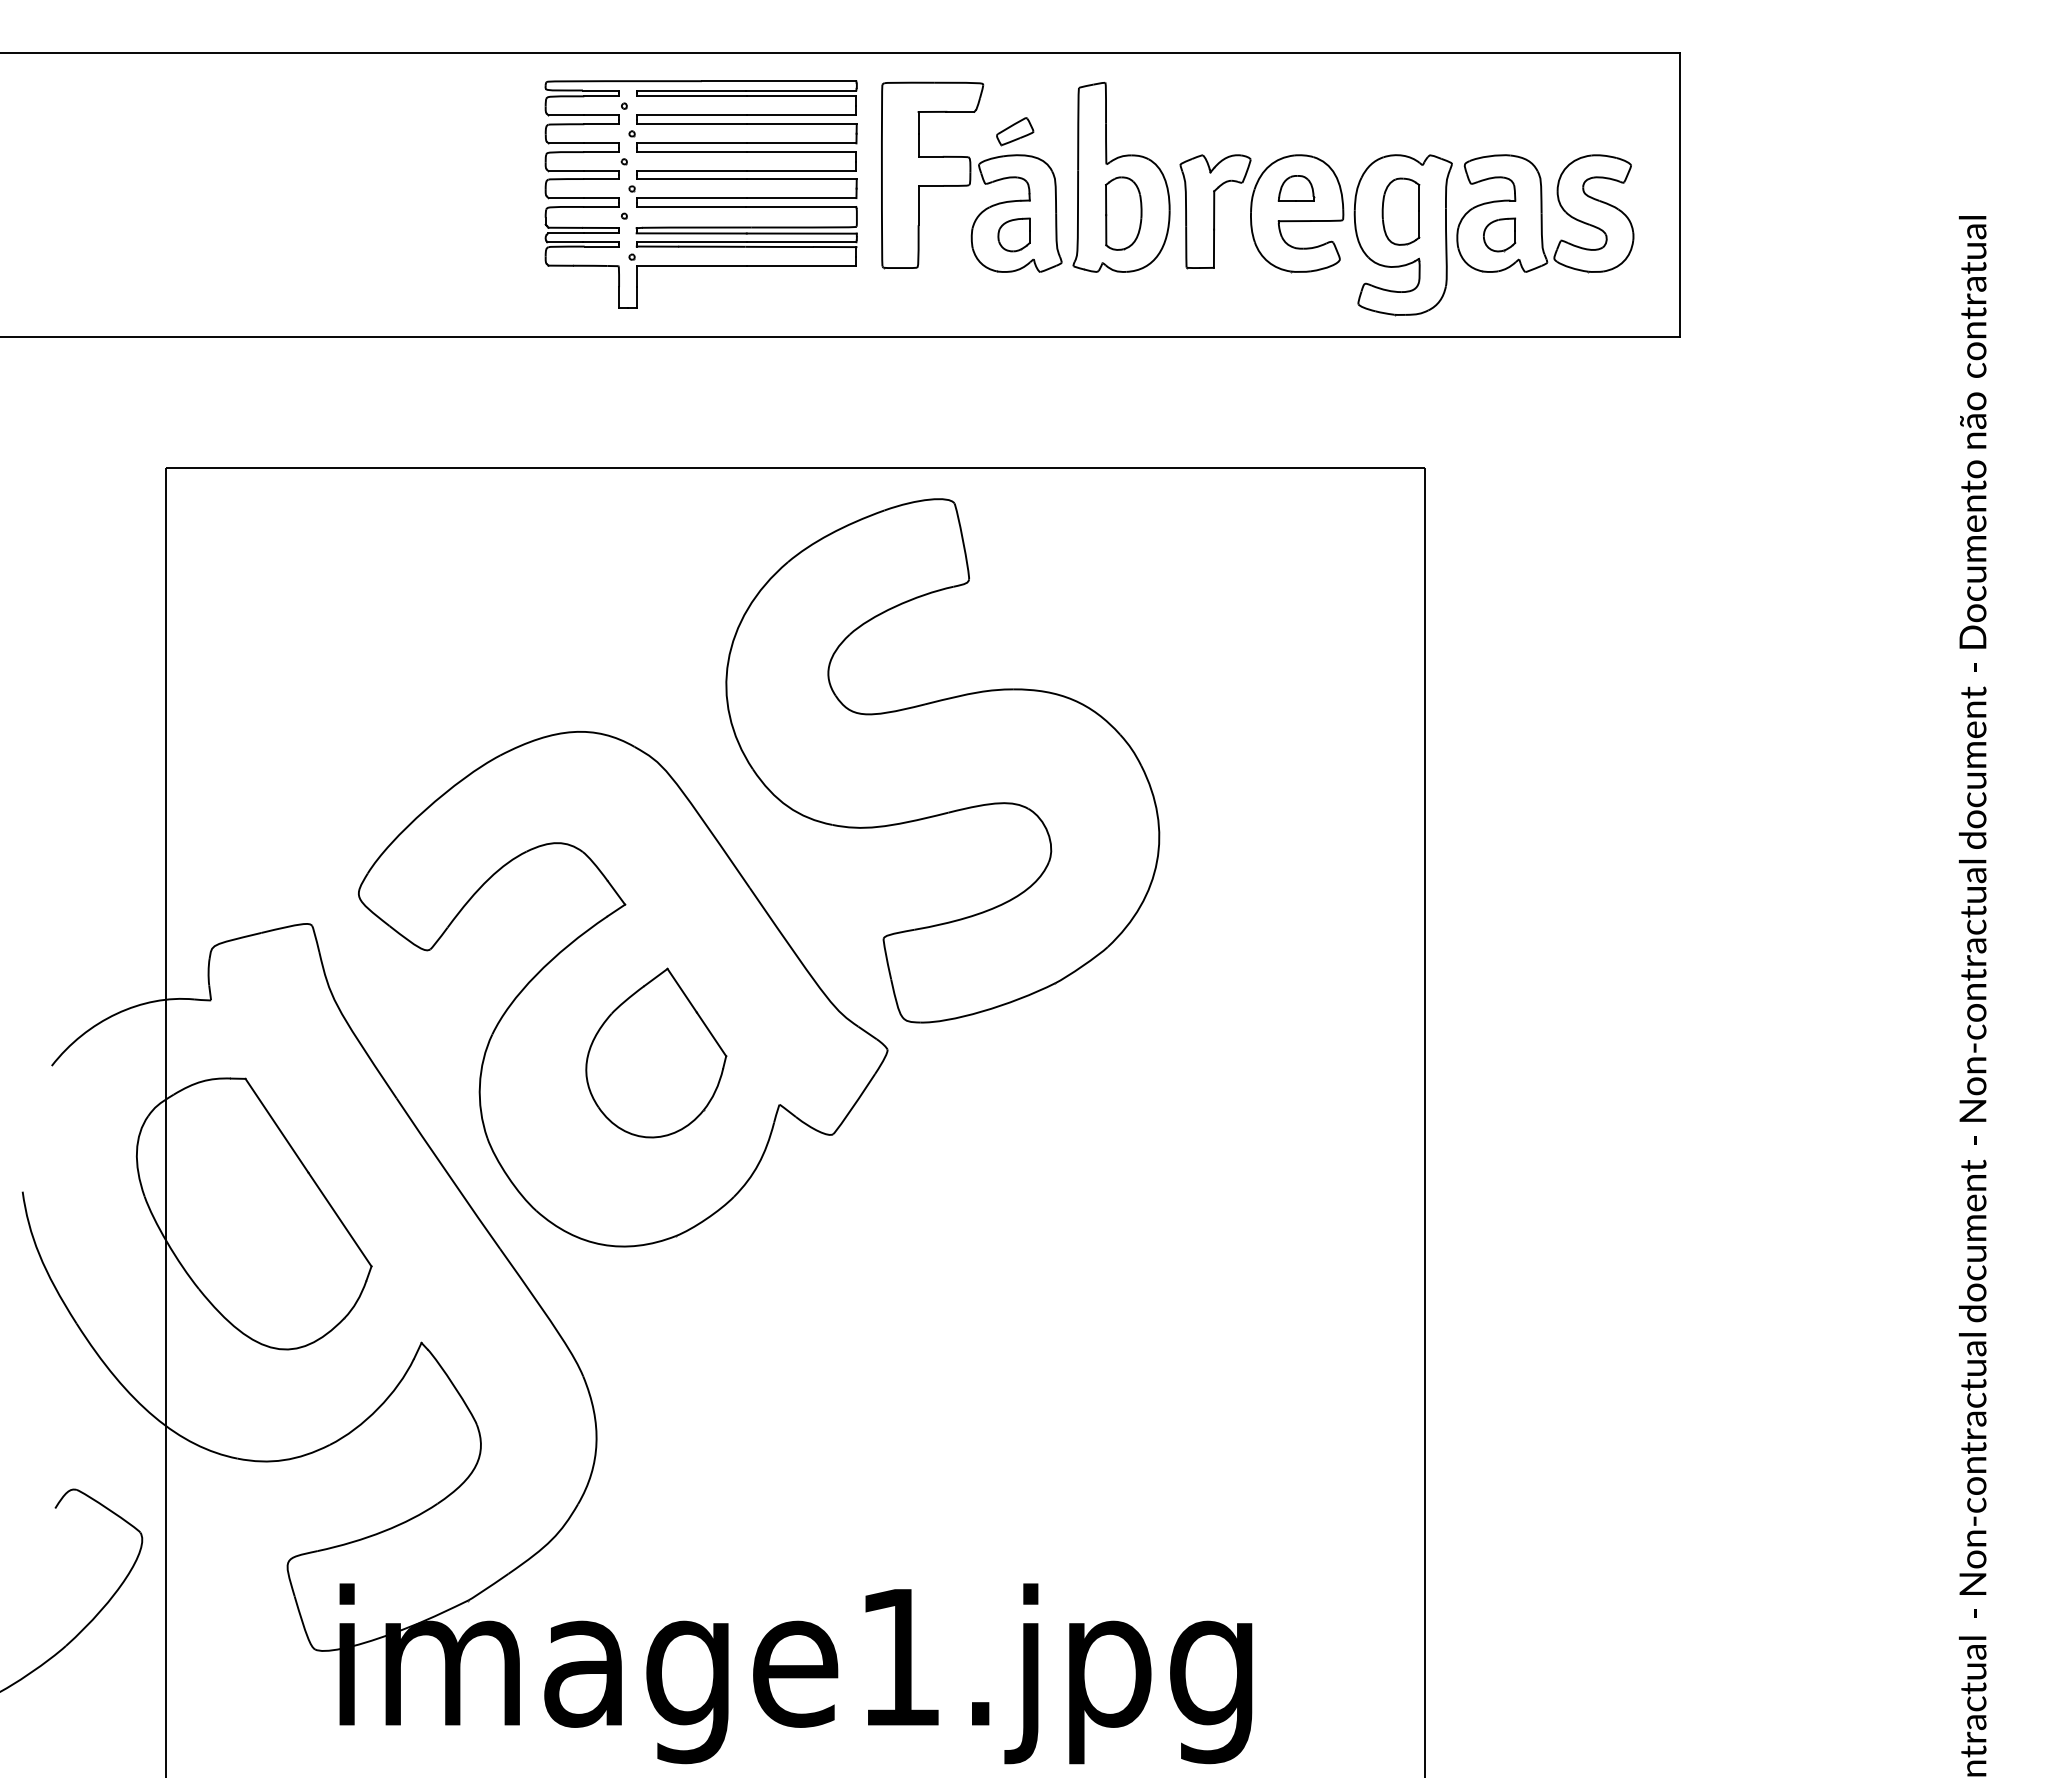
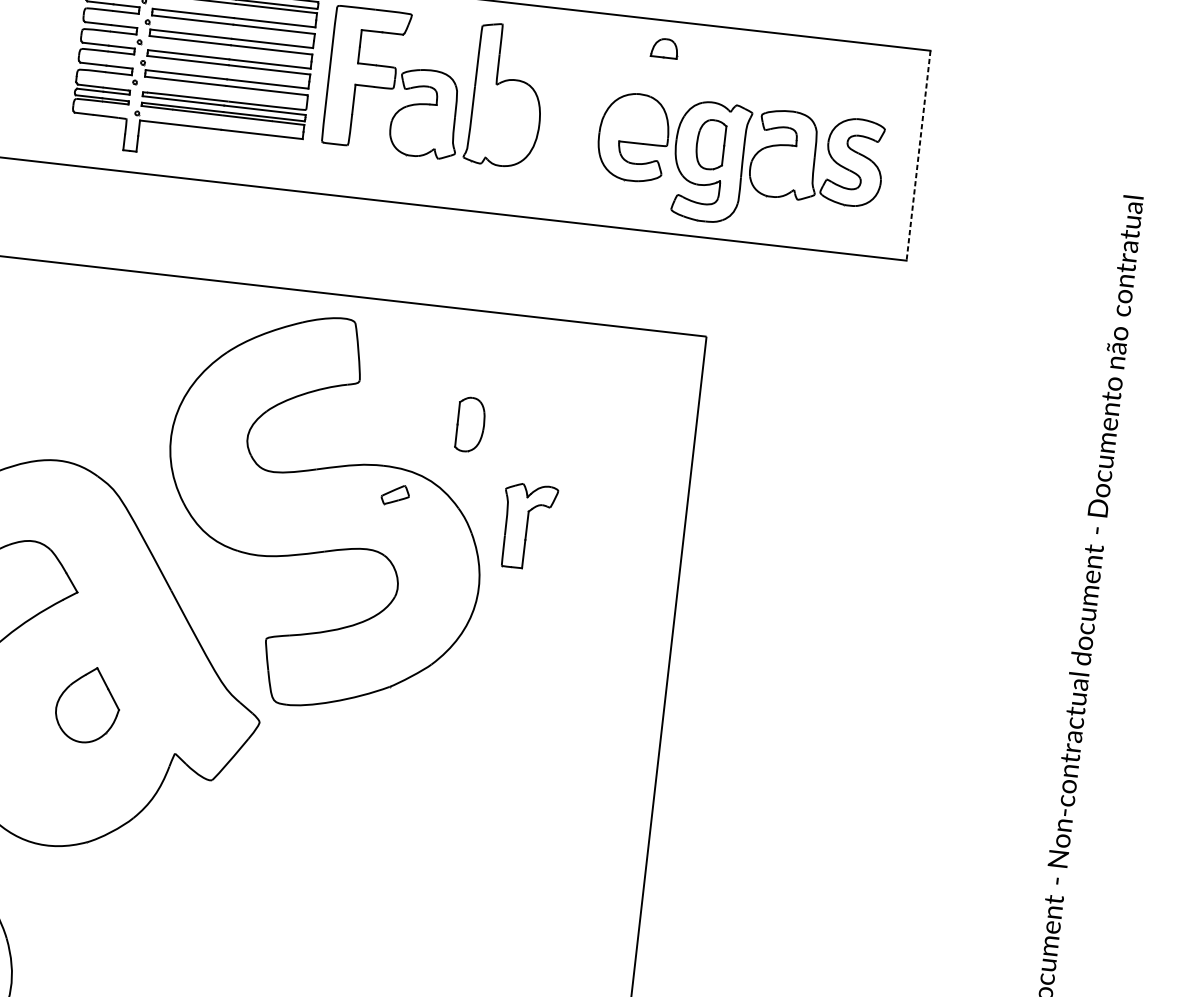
part: (1015, 131) -> (395, 495), moved
part: (1296, 188) -> (664, 48), moved
line: (1679, 194) -> (918, 155), solid -> dashed
part: (1215, 211) -> (527, 526), moved
part: (1123, 213) -> (470, 424), moved
part: (1013, 234) -> (421, 128), removed
part: (1499, 234) -> (781, 169), removed
part: (656, 1052) -> (88, 704), size x0.6

